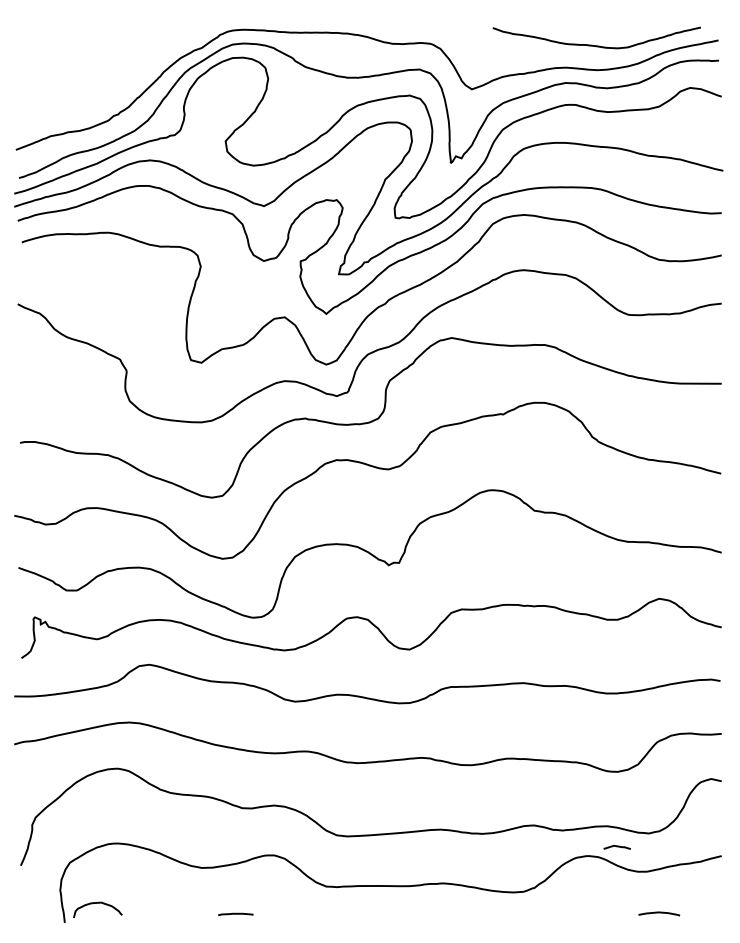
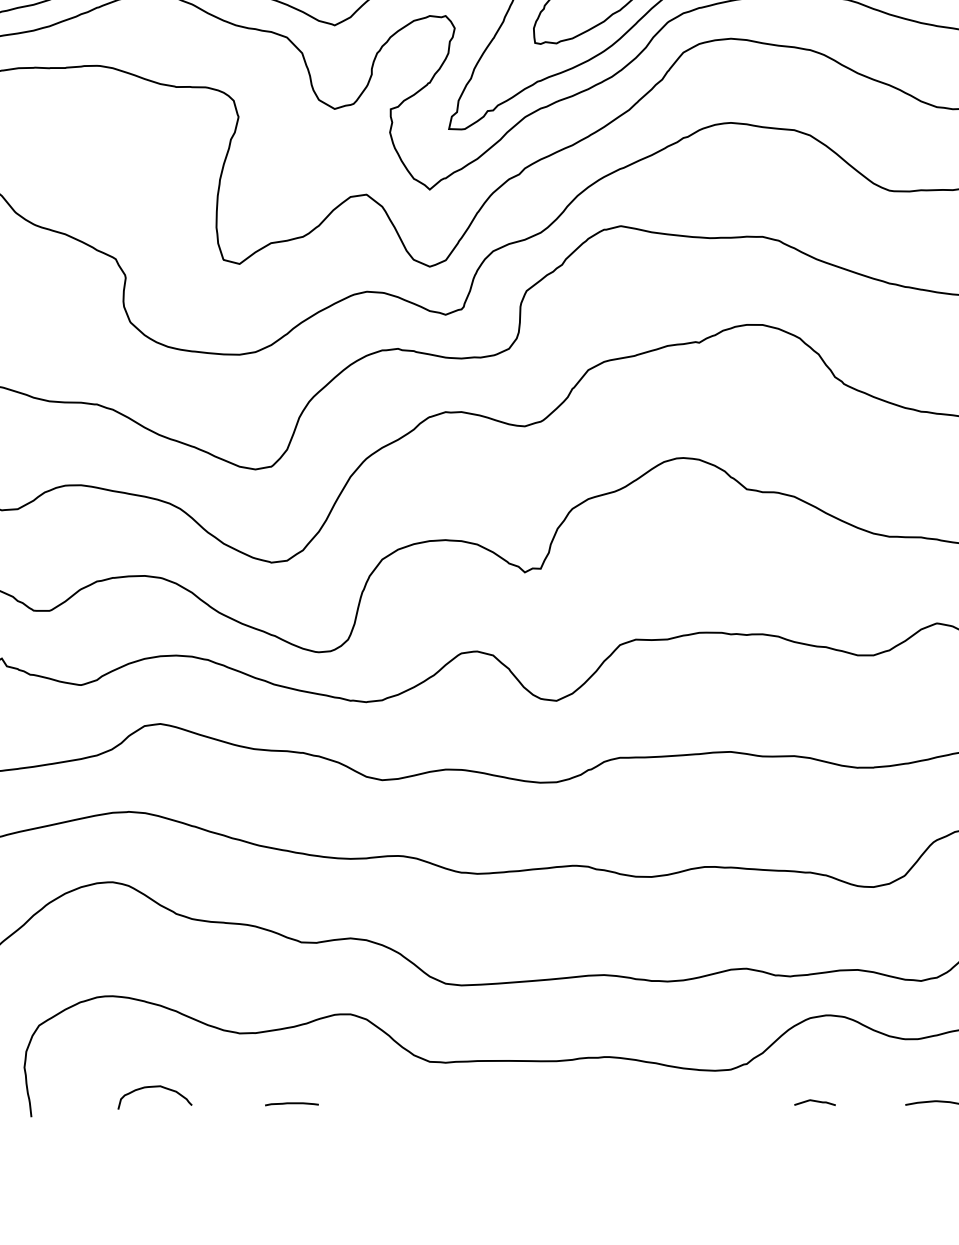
curve: (616, 846) -> (813, 1101), moved
curve: (97, 903) -> (154, 1087), moved

